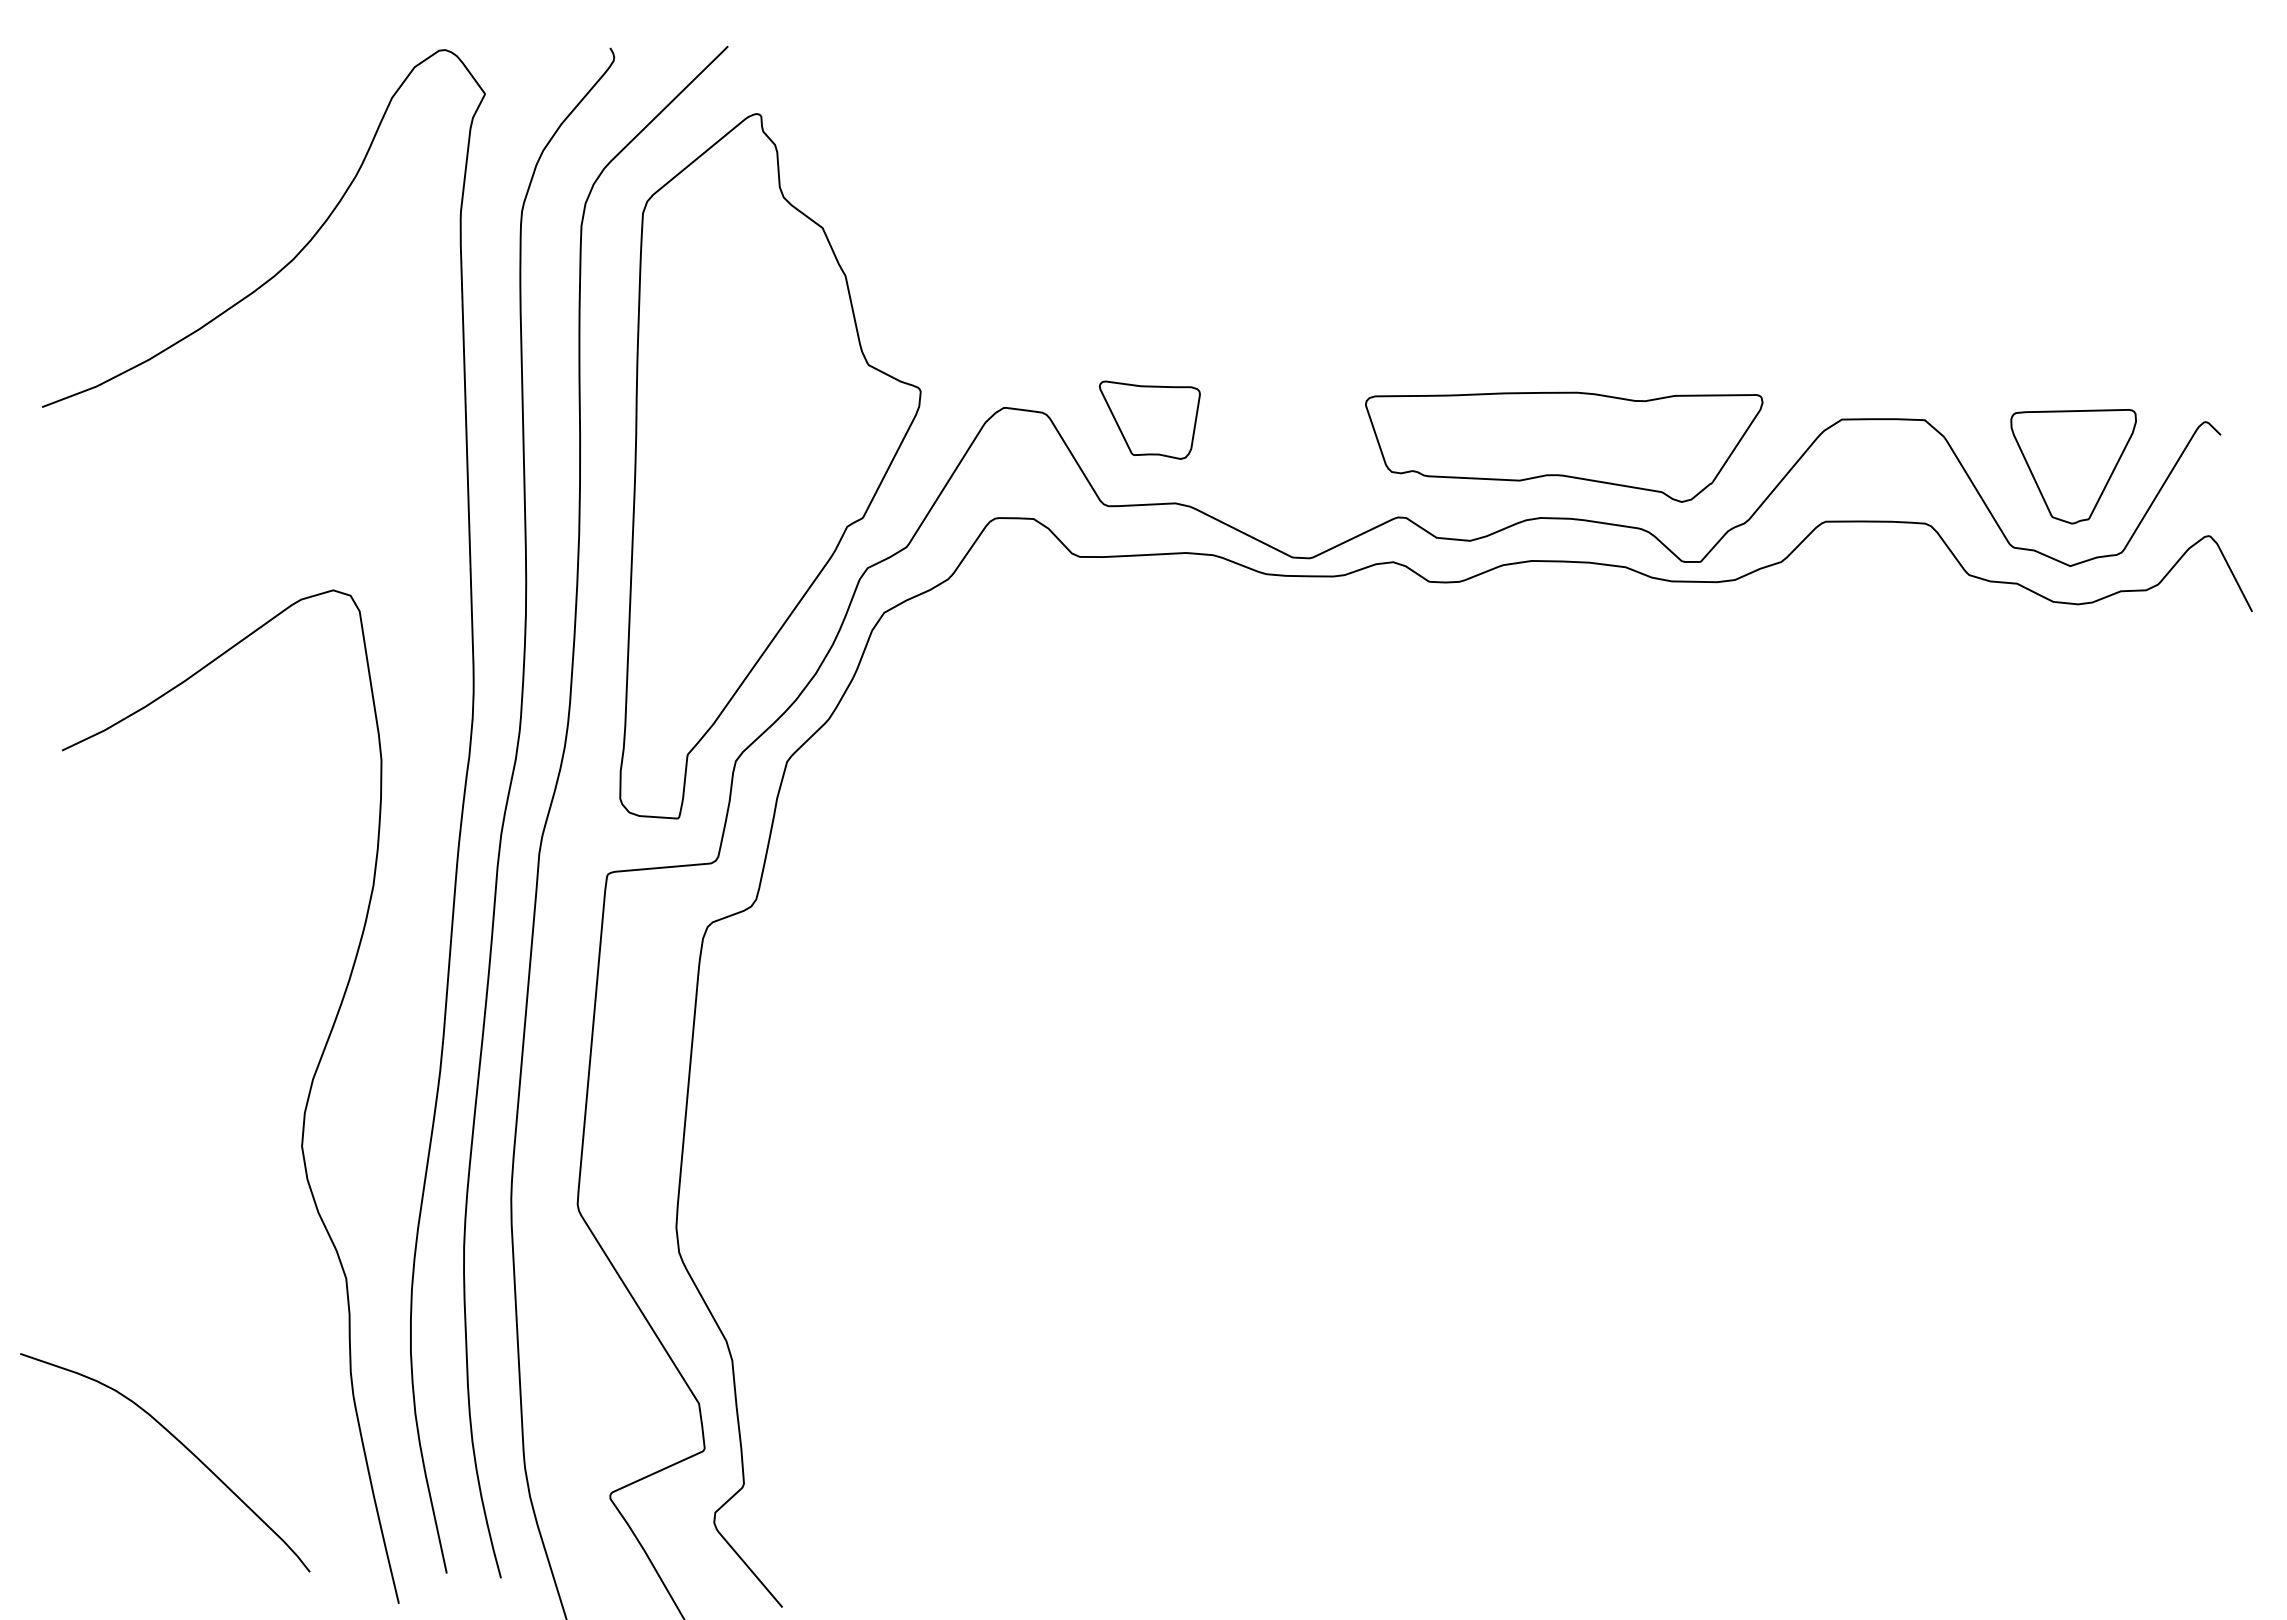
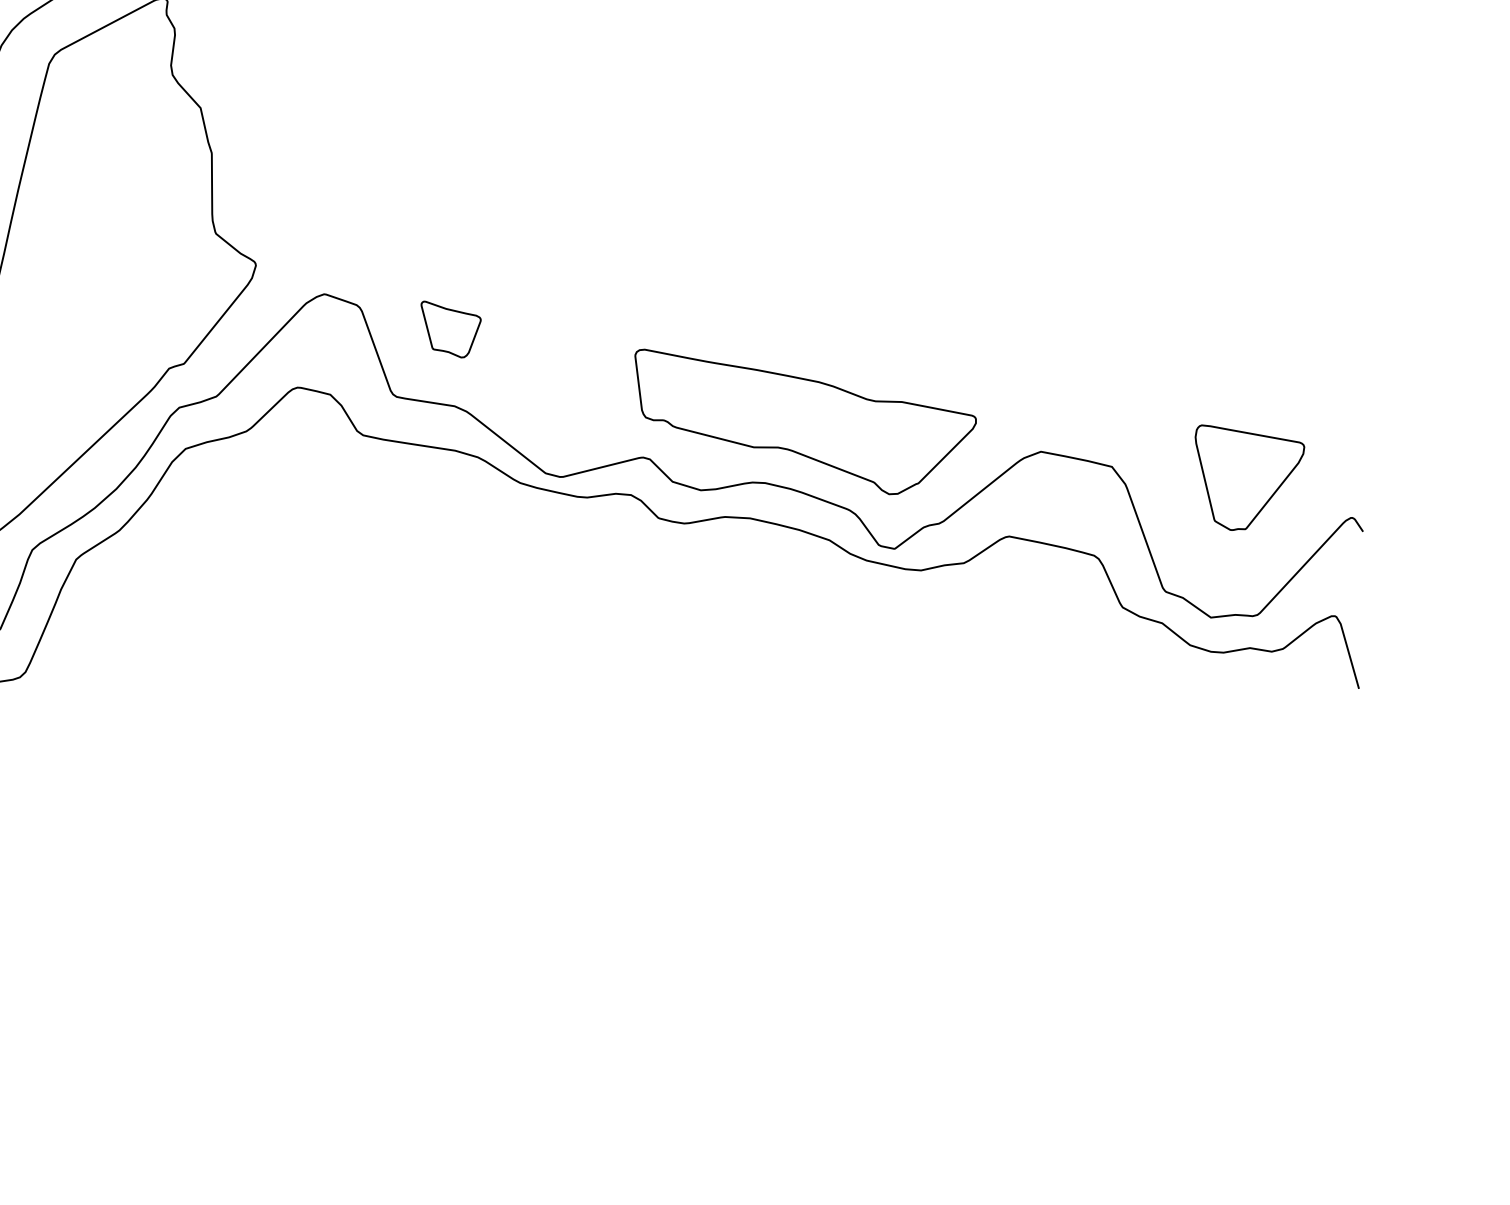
part: (1149, 419) -> (447, 329), size x0.7
part: (2073, 466) -> (1241, 481), moved

